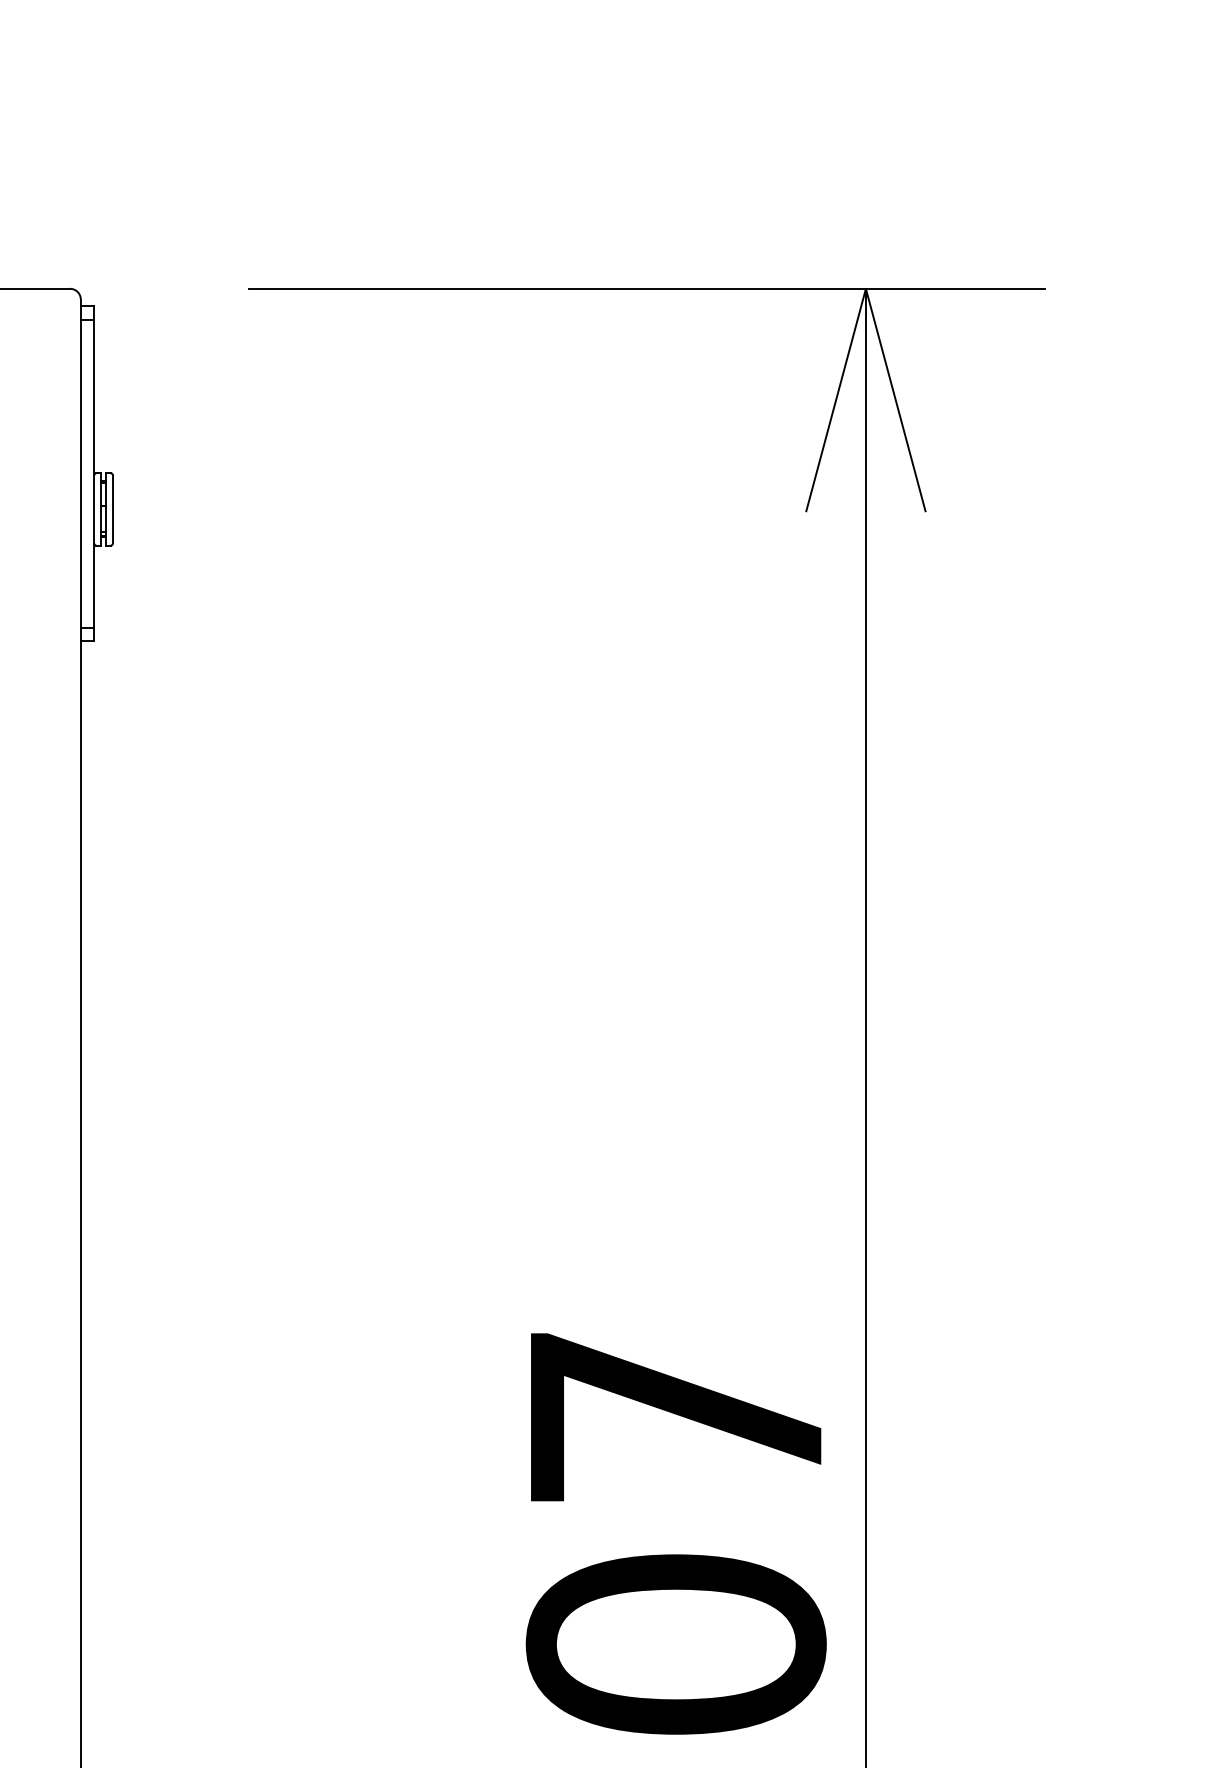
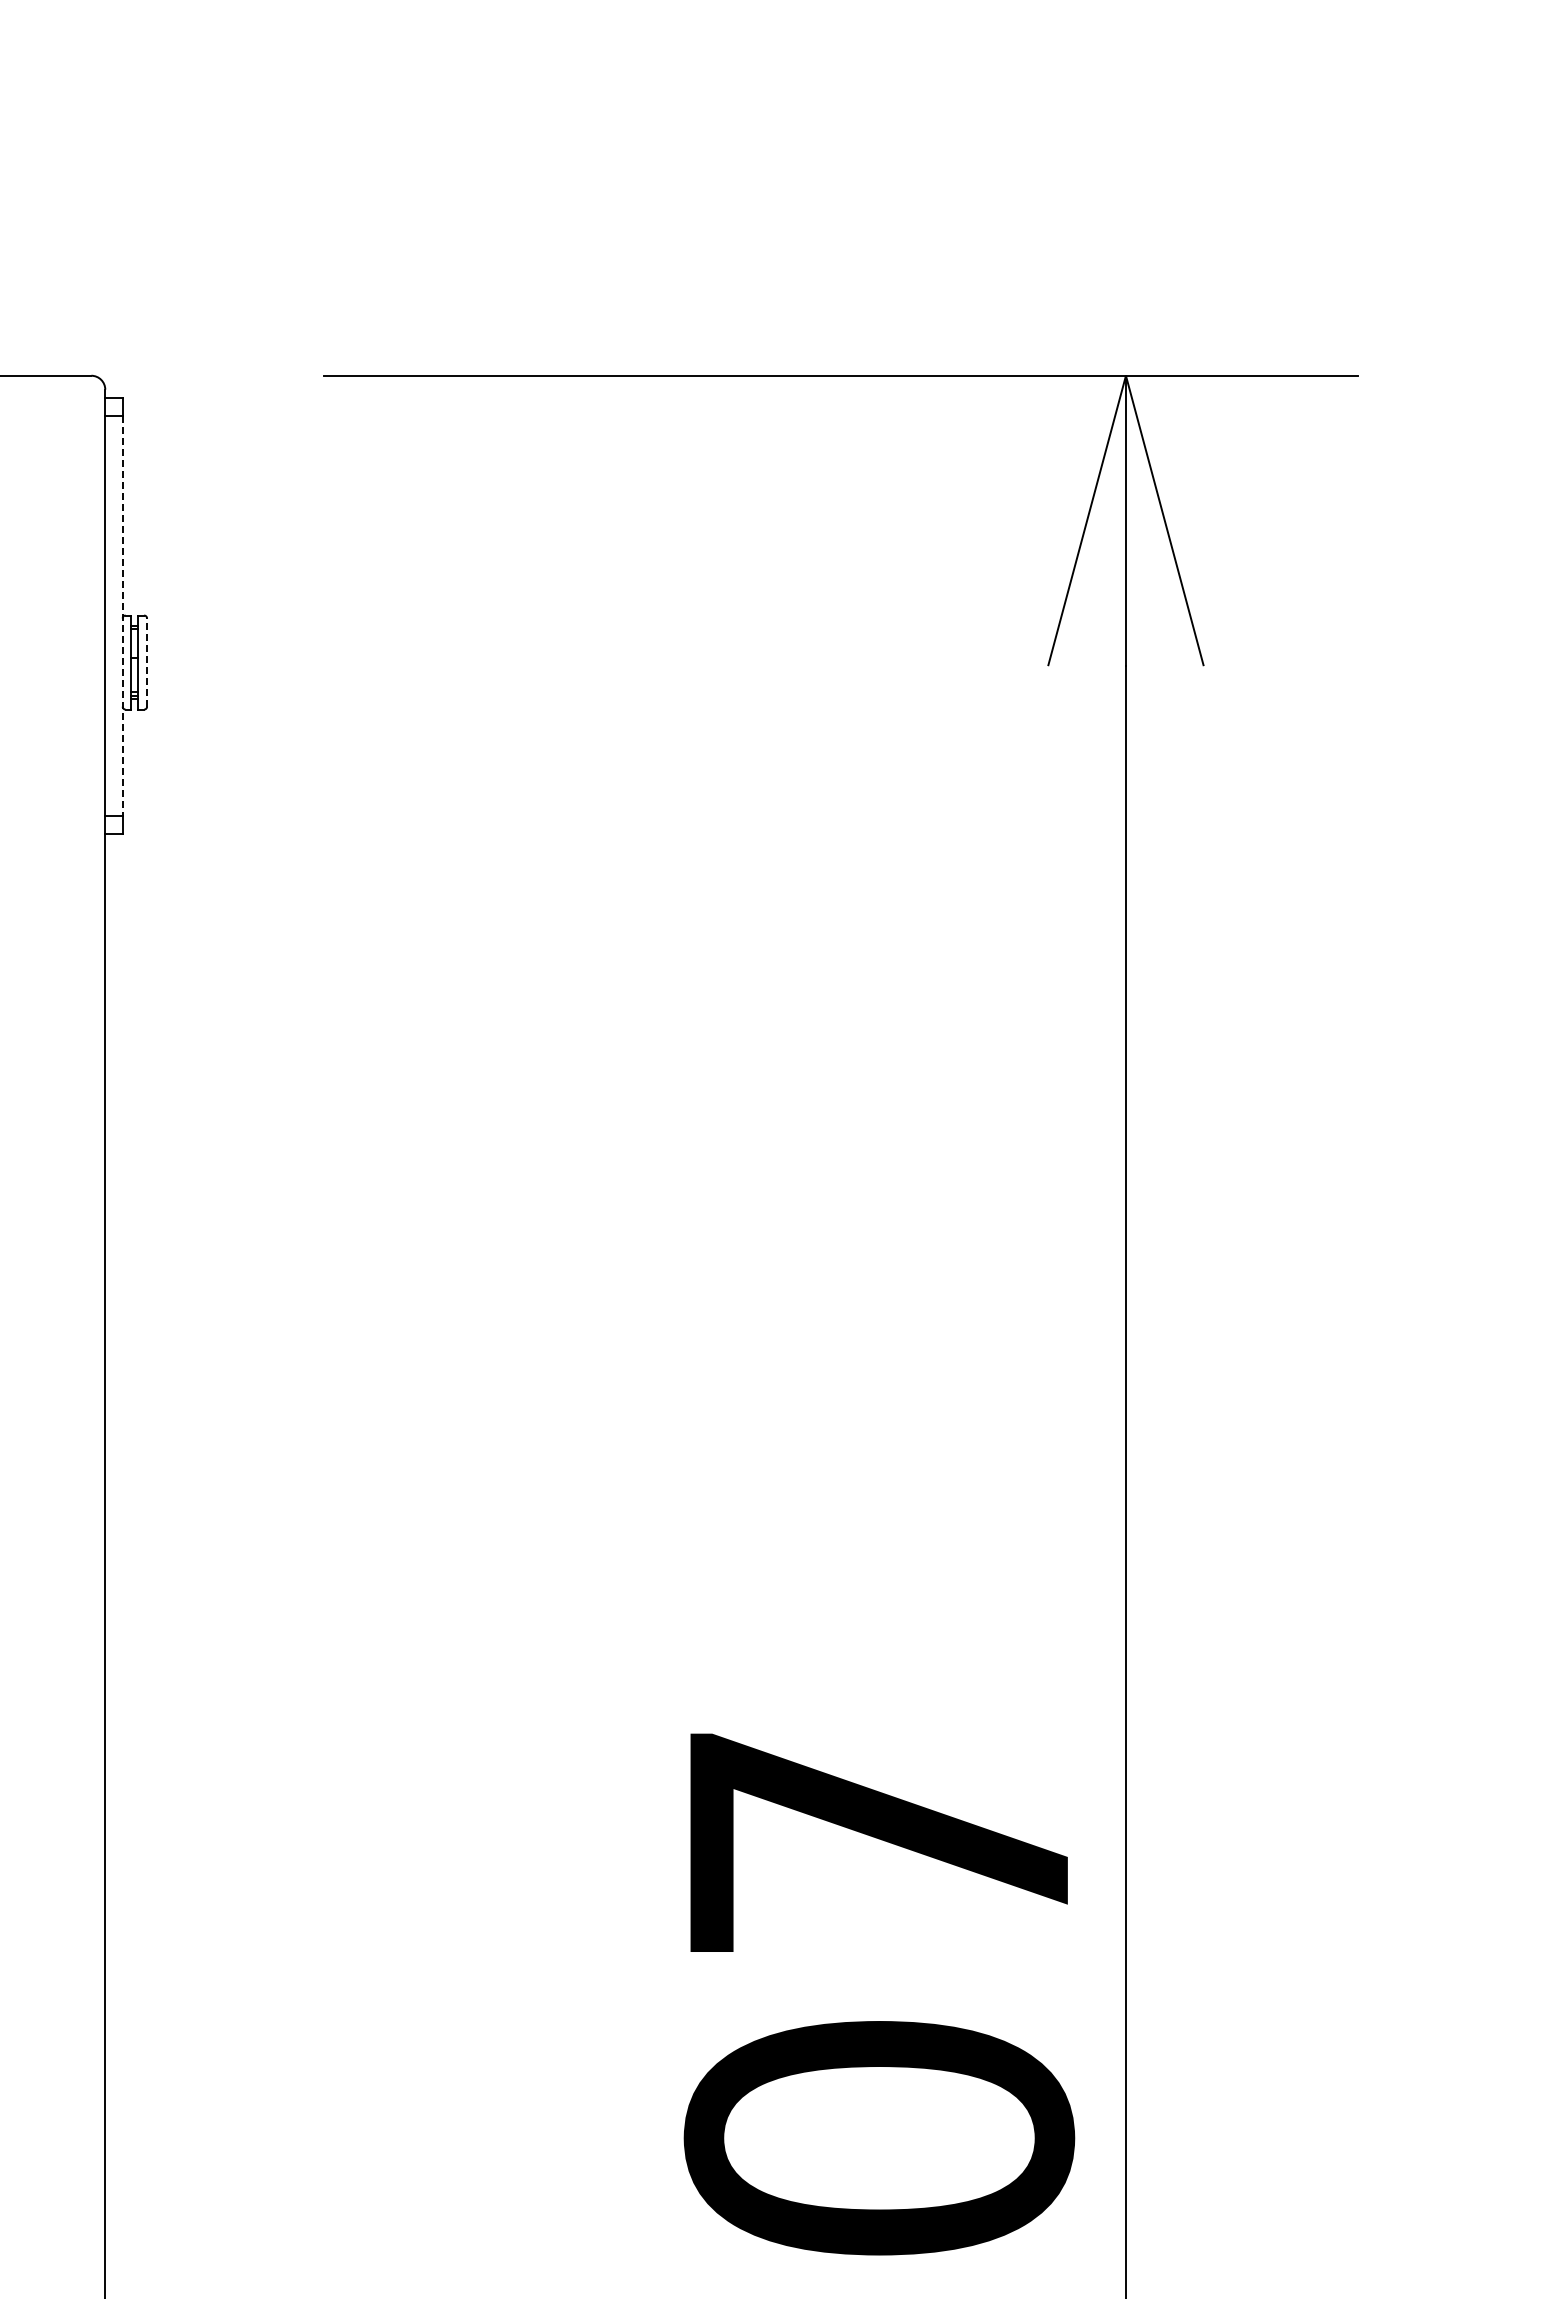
line: (94, 474) -> (122, 616), solid -> dashed
line: (113, 509) -> (147, 662), solid -> dashed

